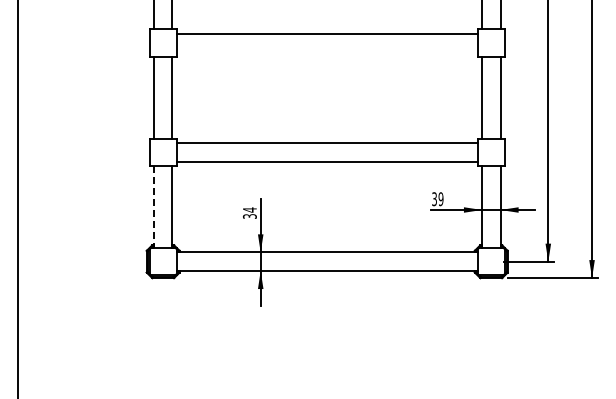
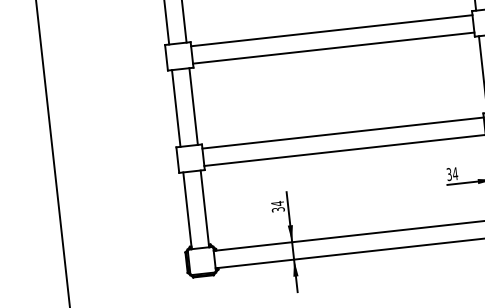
line: (326, 52) -> (333, 48), added
text: (440, 199) -> (454, 174), 39 -> 34
line: (153, 207) -> (187, 211), dashed -> solid

